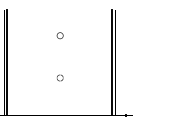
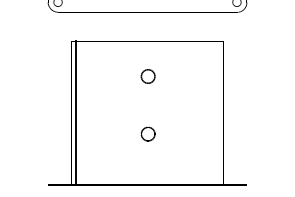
part: (59, 35) -> (147, 76), size x1.6
line: (111, 62) -> (218, 112), removed
part: (59, 77) -> (147, 133), size x1.6

